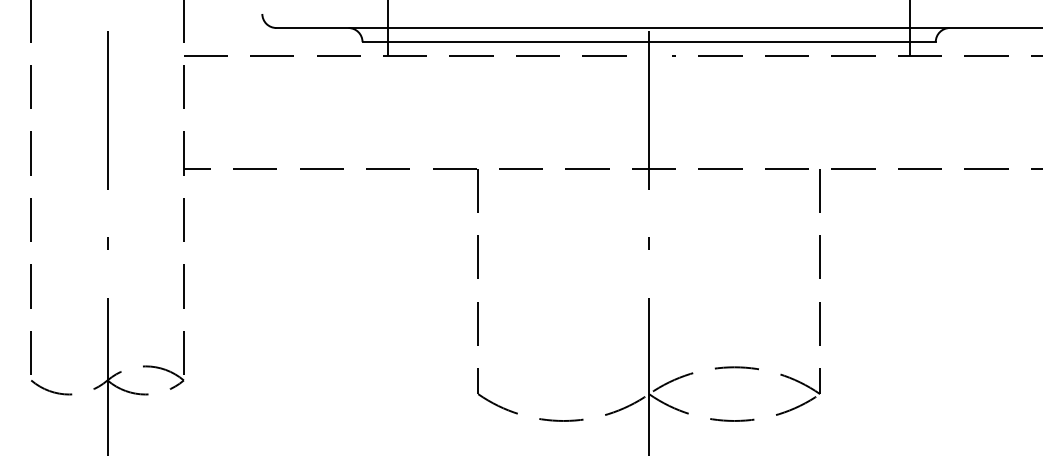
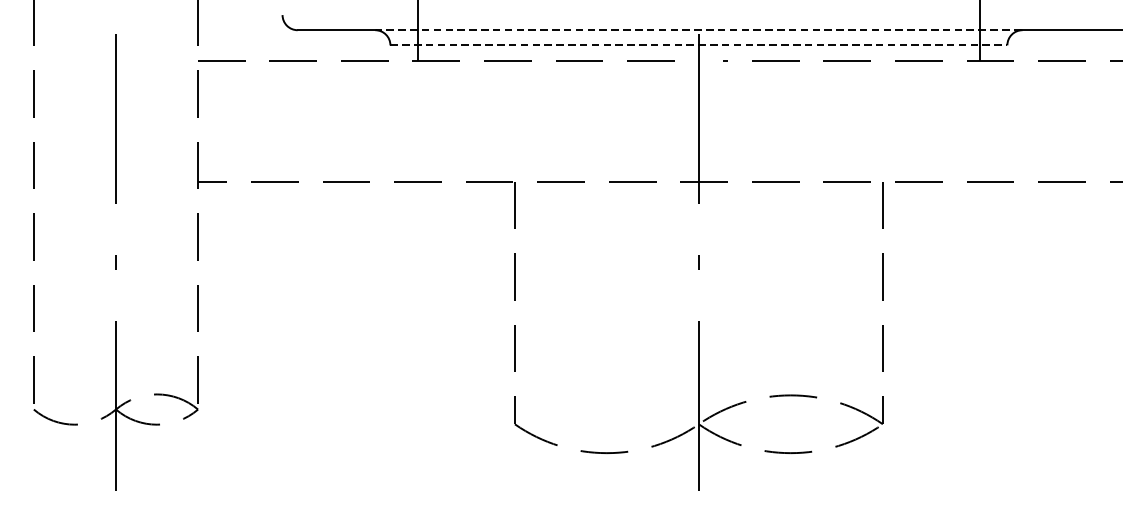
line: (649, 28) -> (699, 30), solid -> dashed
line: (649, 42) -> (699, 45), solid -> dashed

